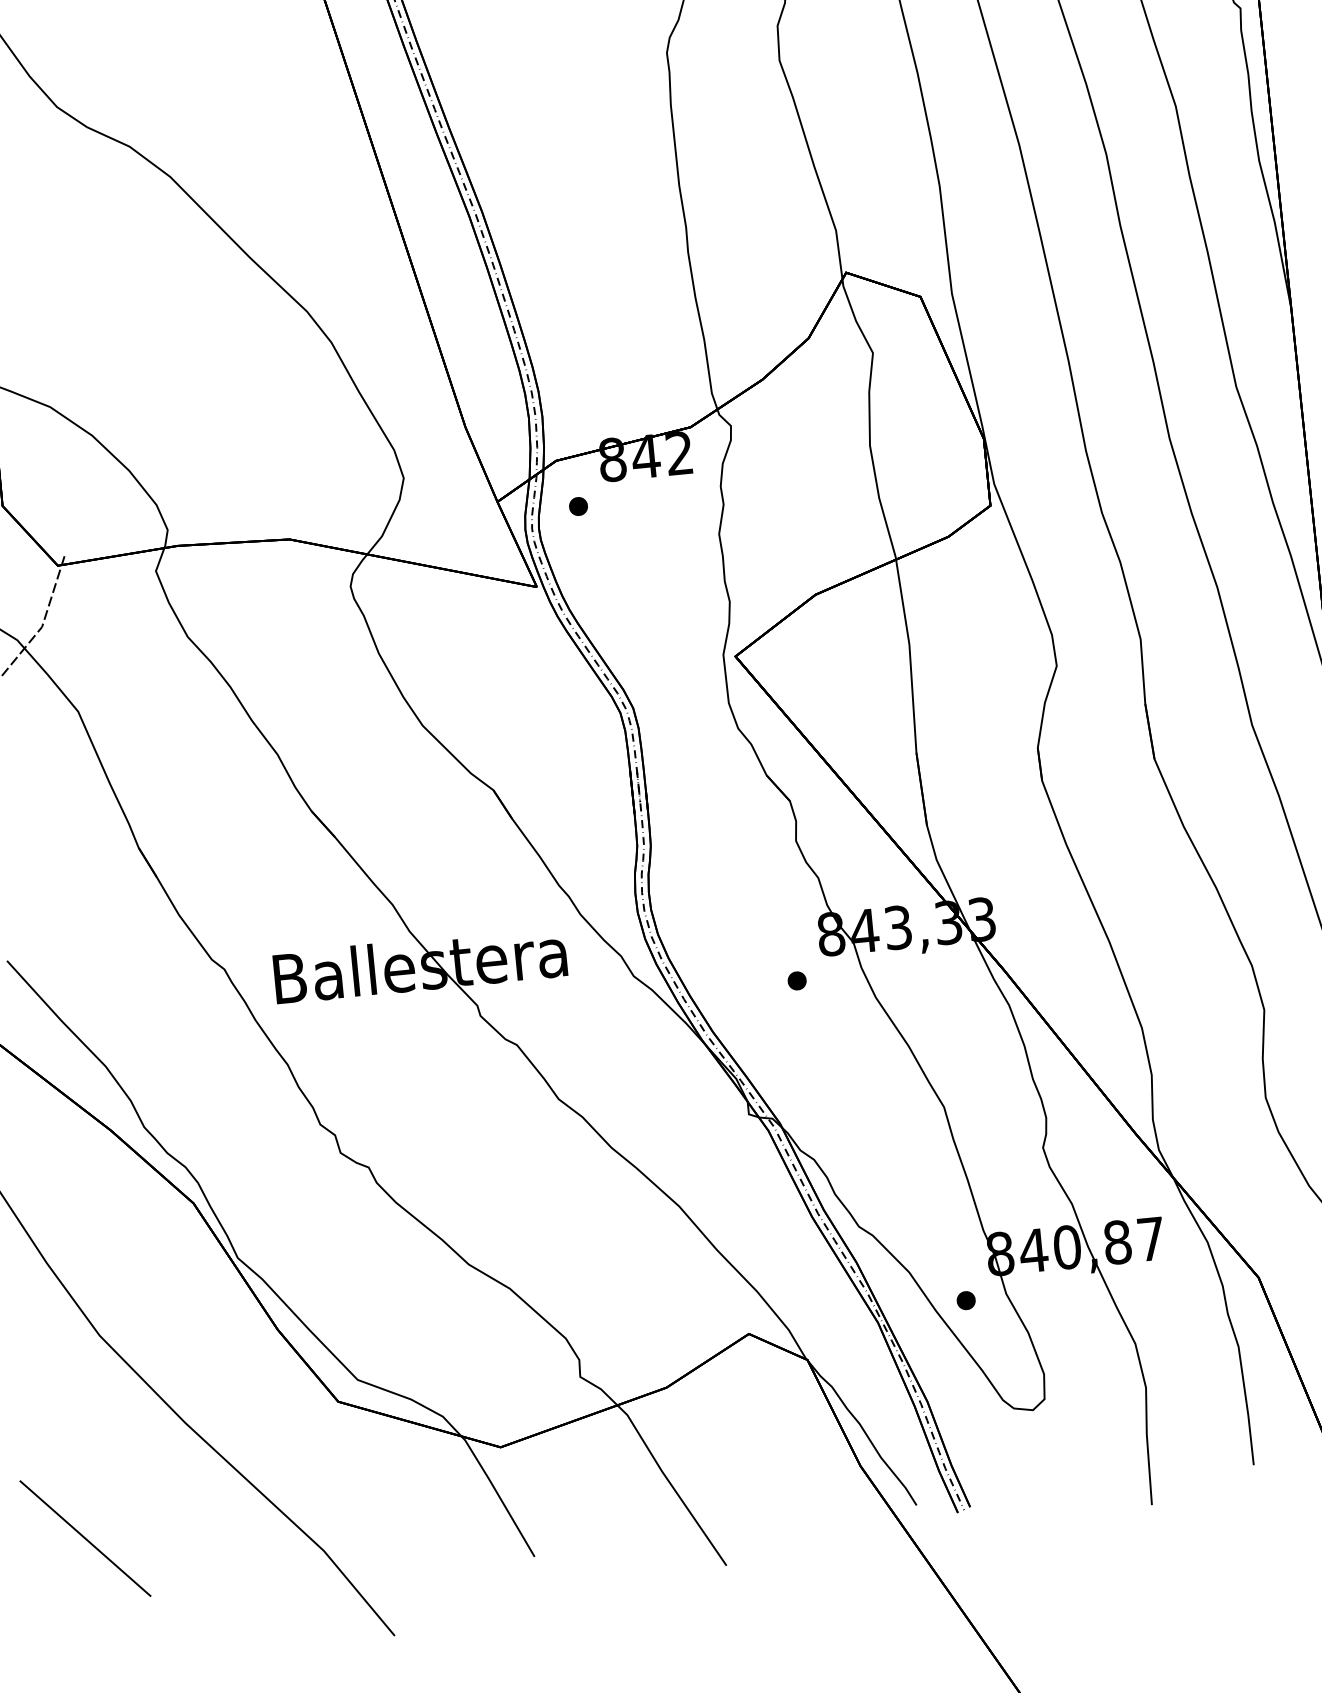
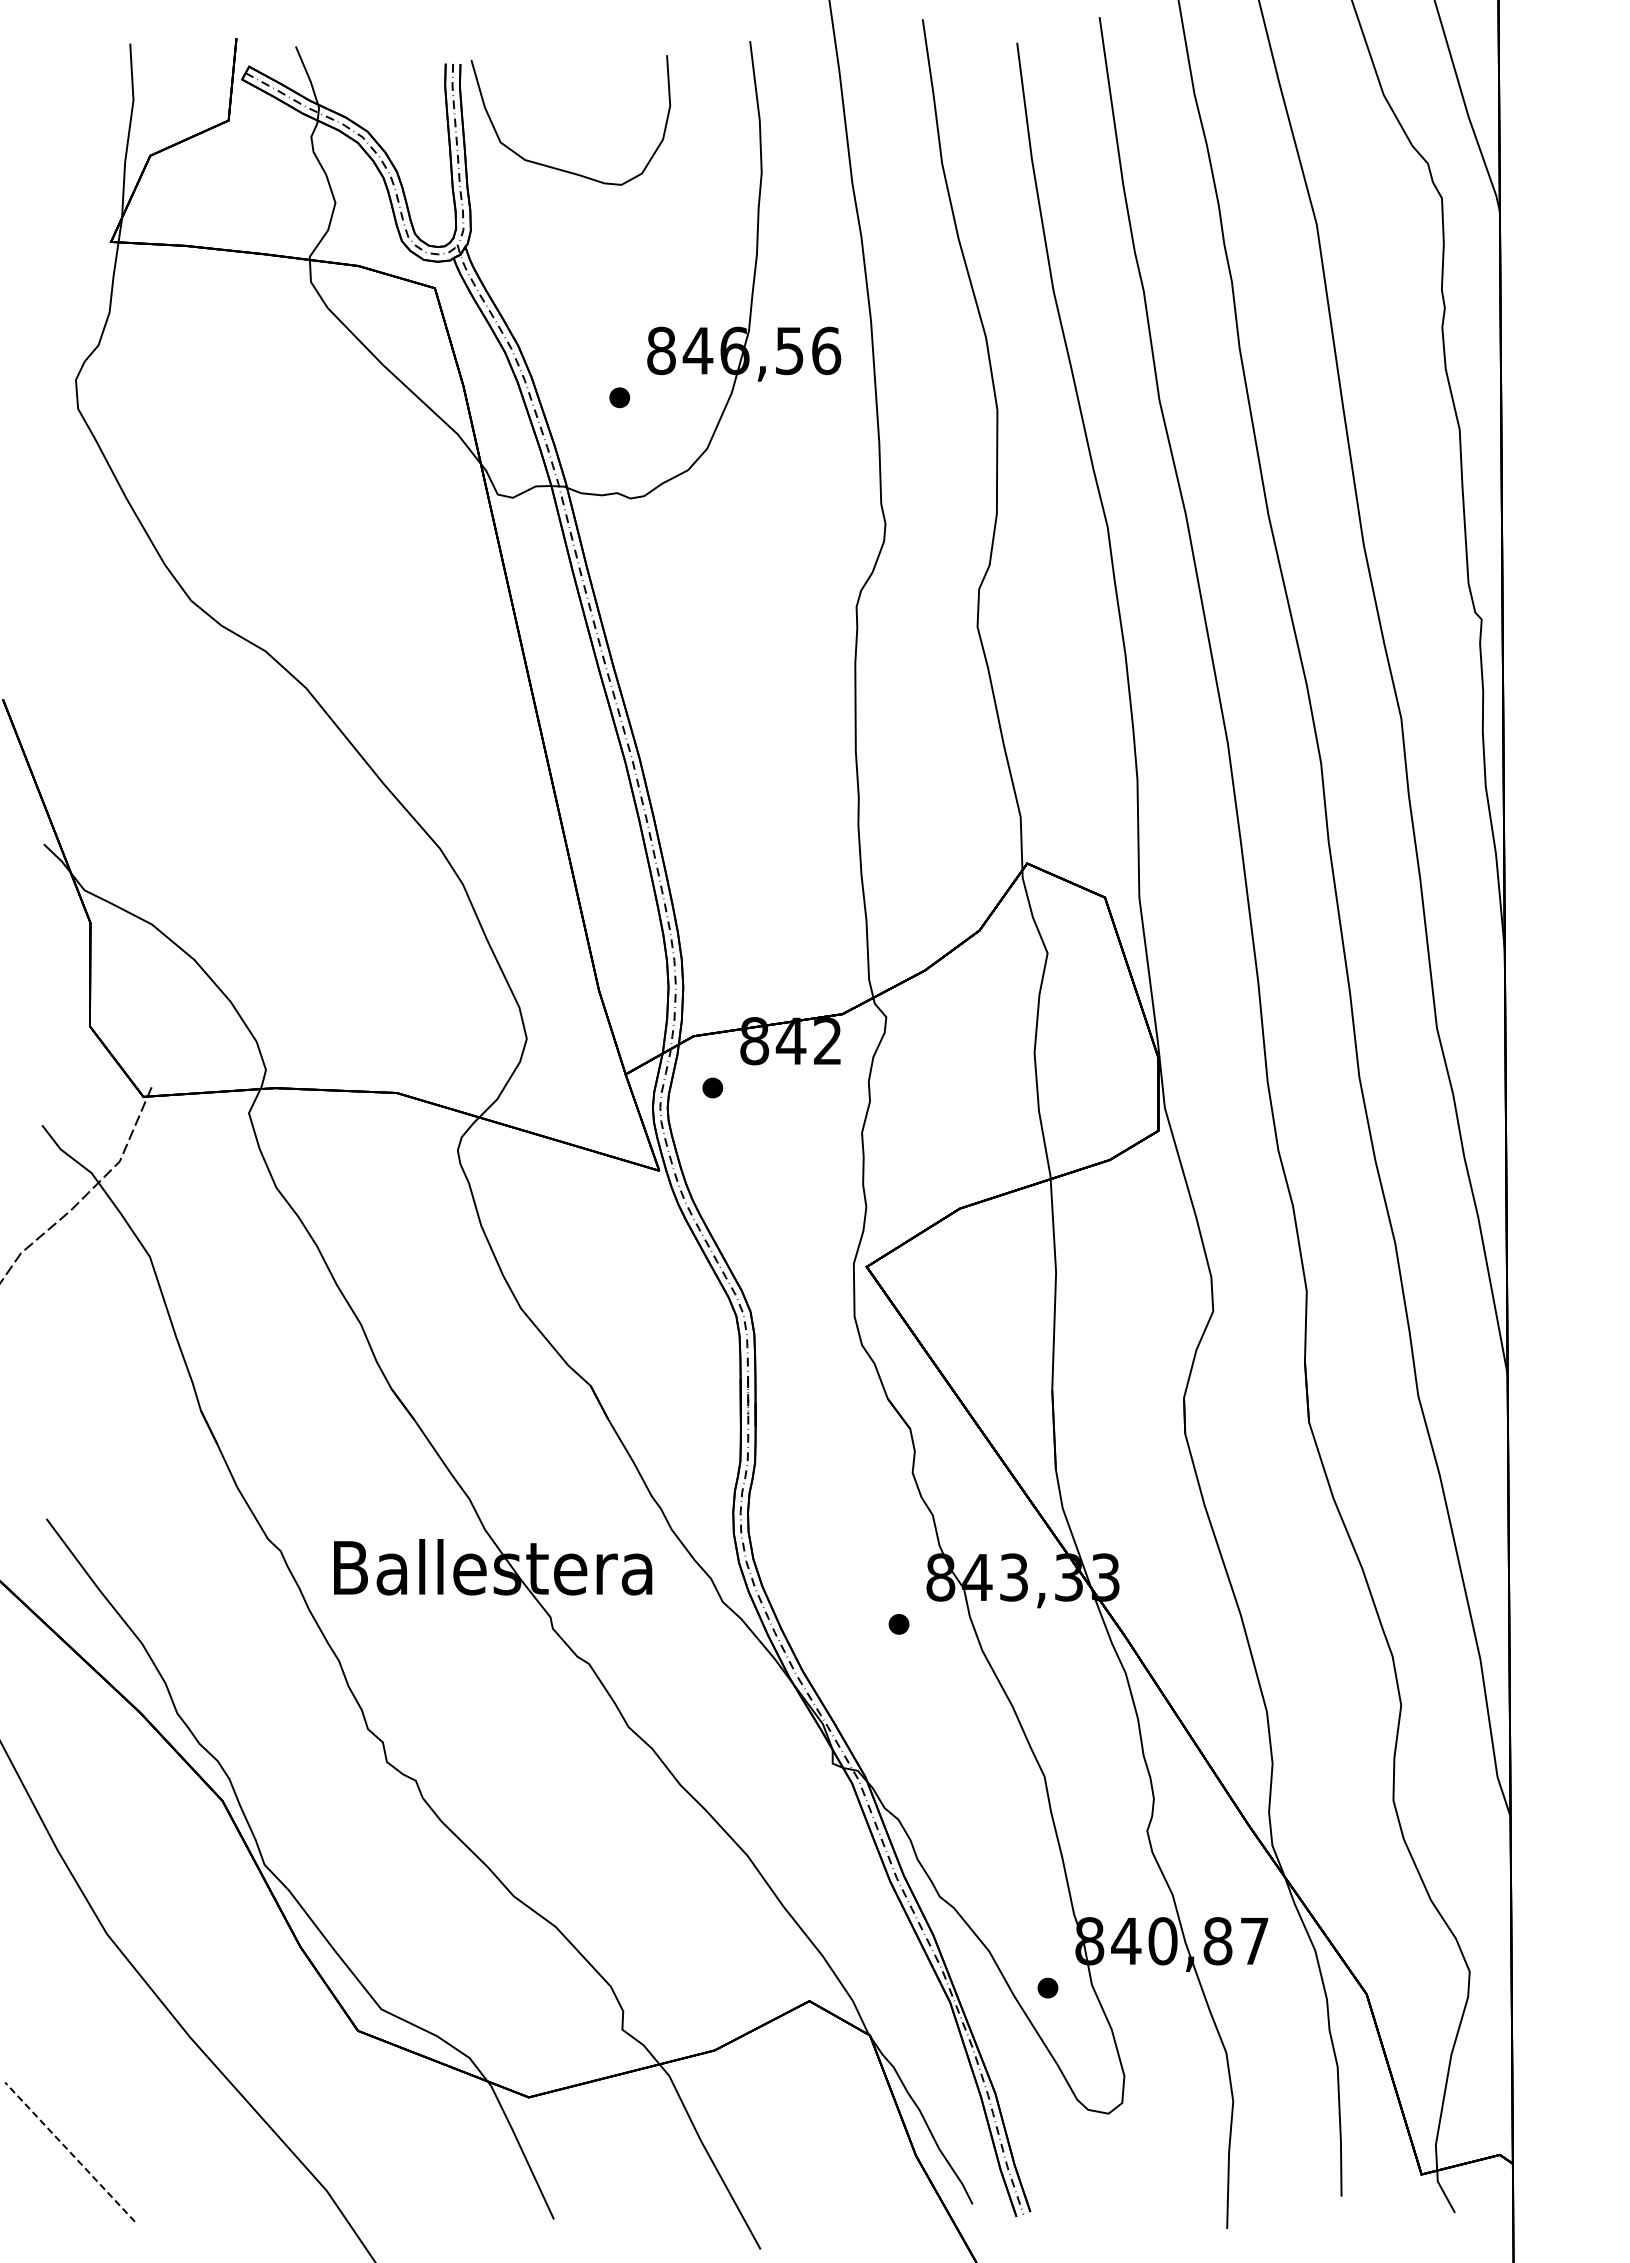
line: (84, 1538) -> (69, 2151), solid -> dashed

